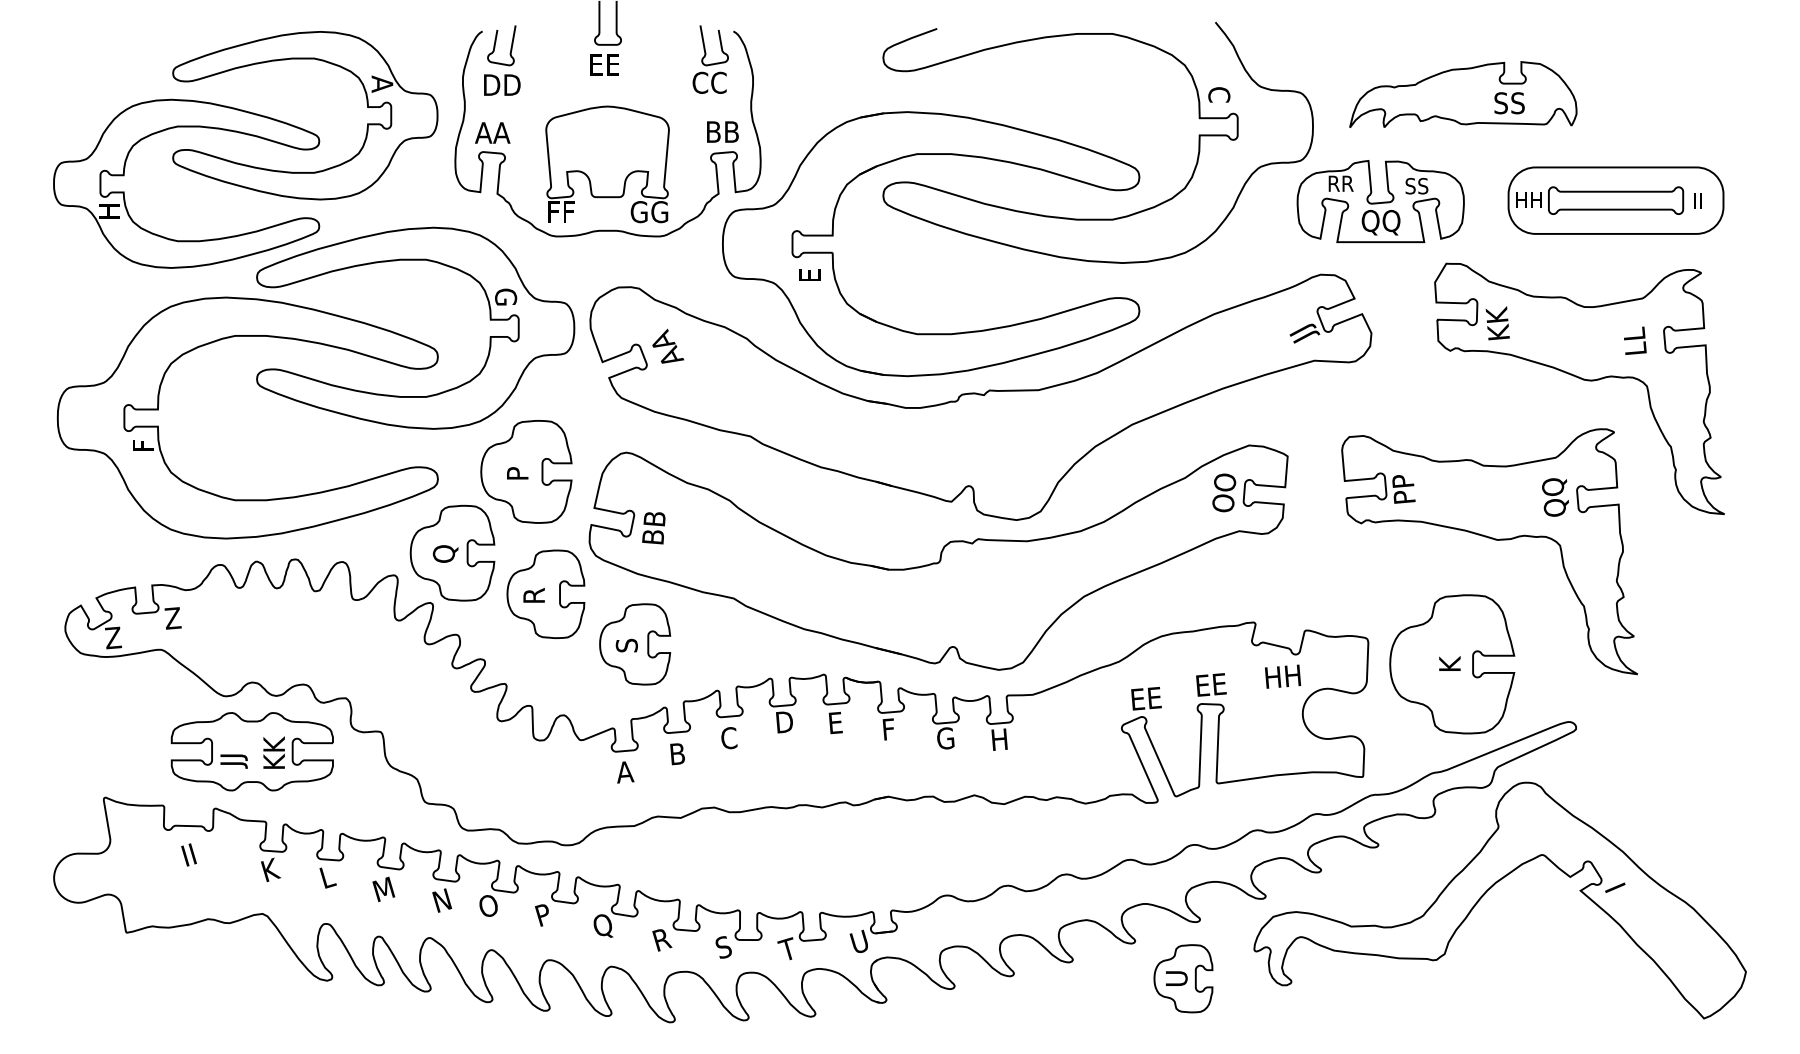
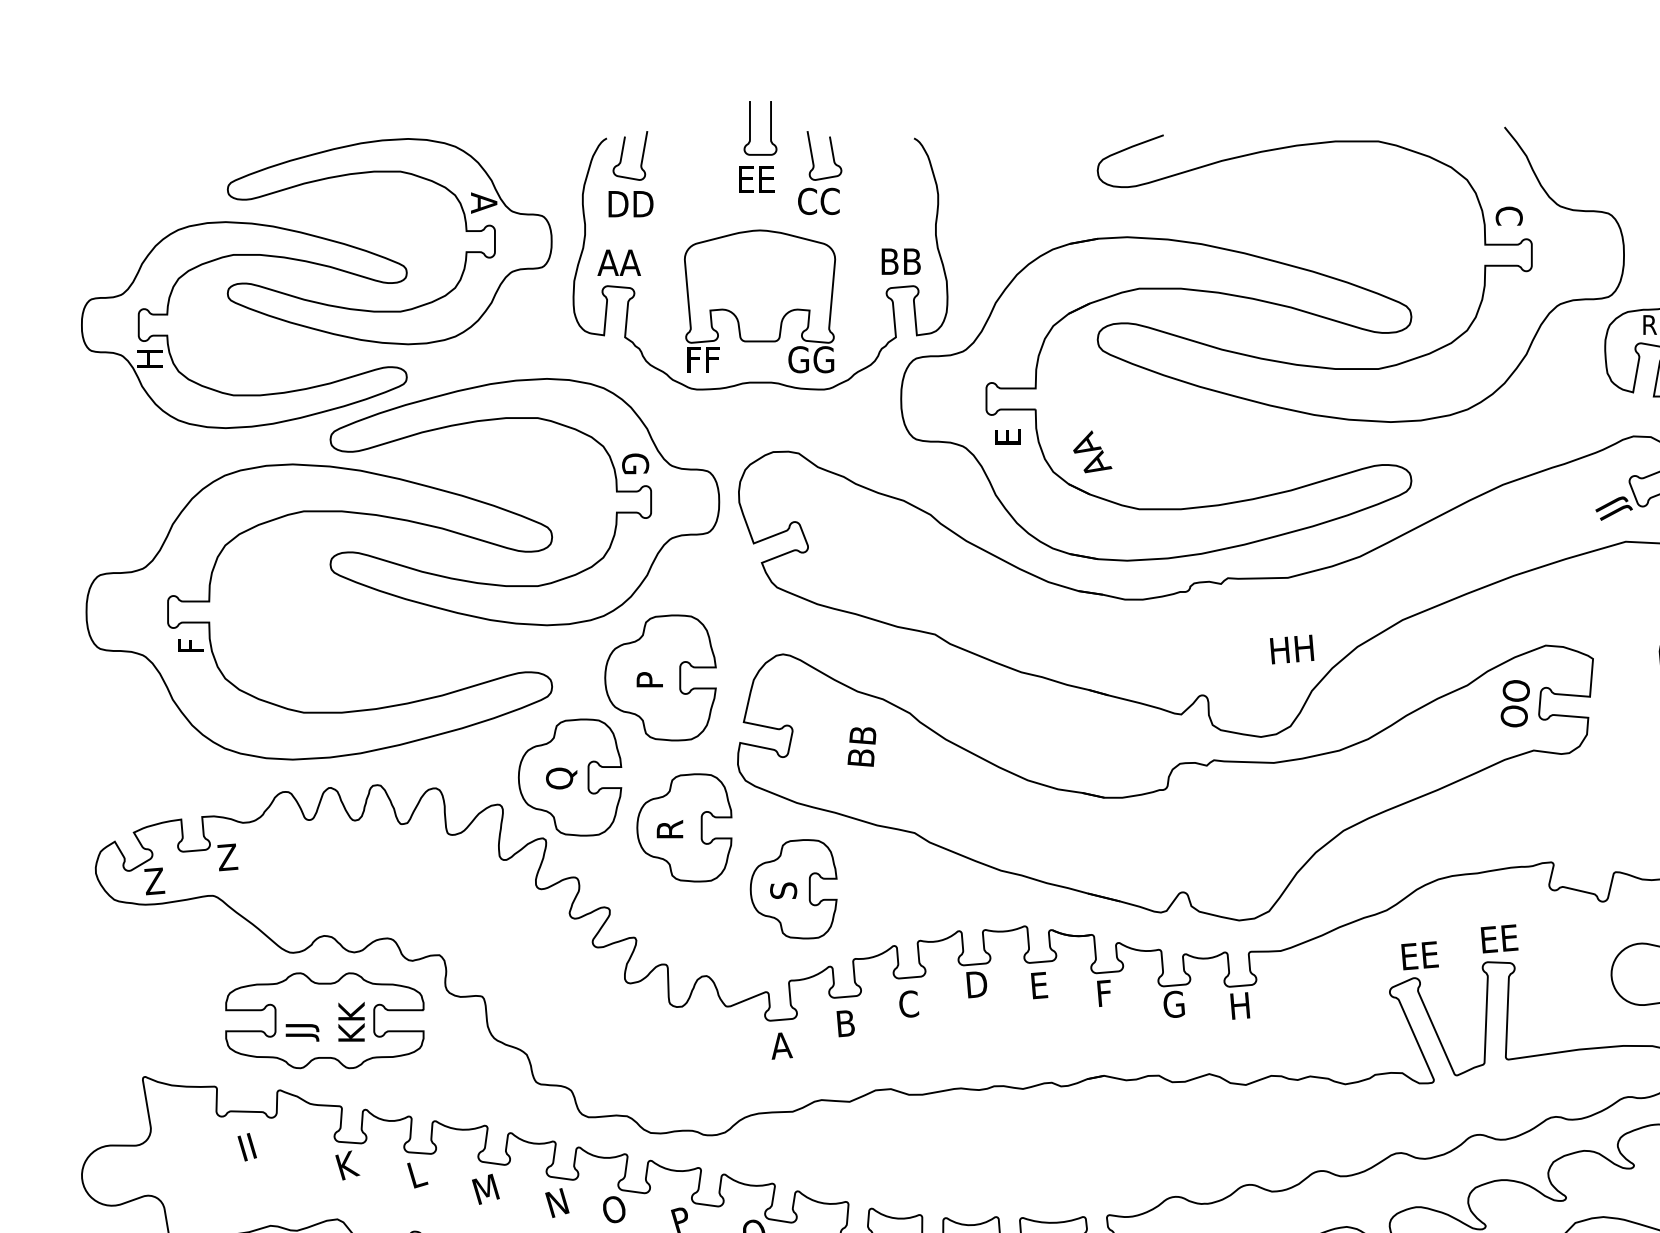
part: (710, 59) -> (819, 172), moved
text: (668, 346) -> (1093, 452), moved
text: (653, 528) -> (861, 747), moved
text: (1283, 676) -> (1292, 649), moved

